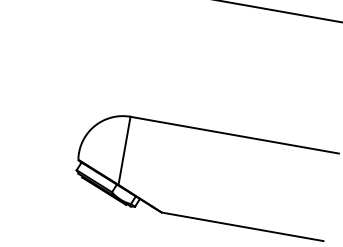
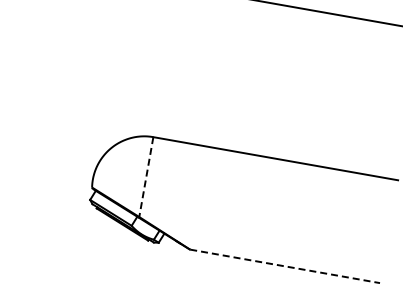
line: (124, 151) -> (146, 177), solid -> dashed
line: (243, 226) -> (285, 266), solid -> dashed

